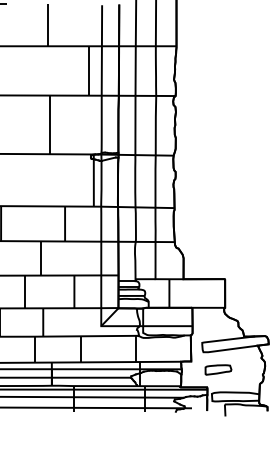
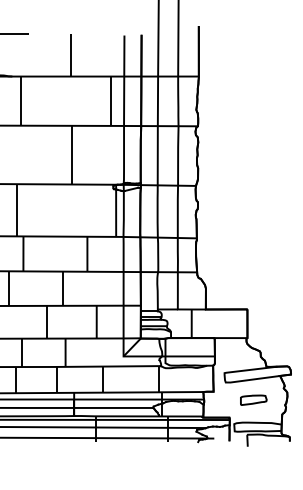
part: (218, 369) -> (253, 399), moved

